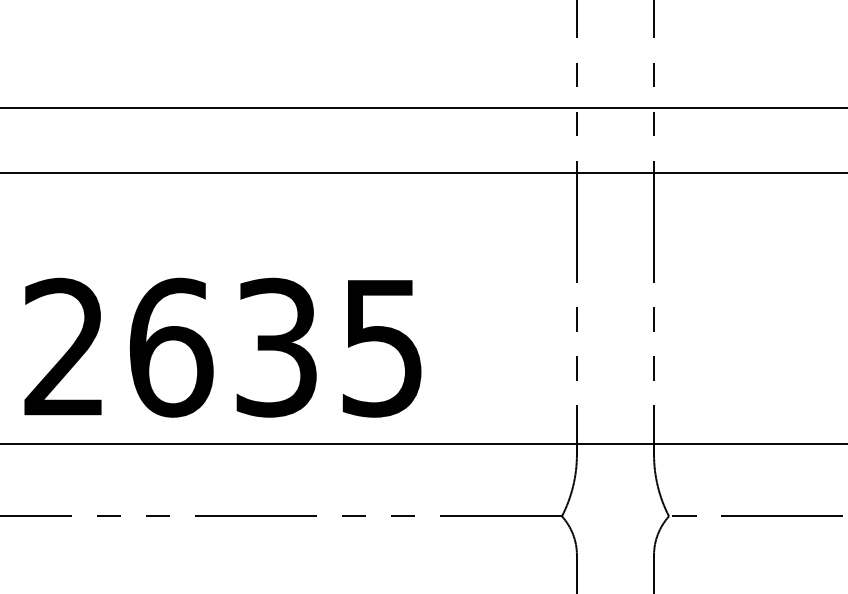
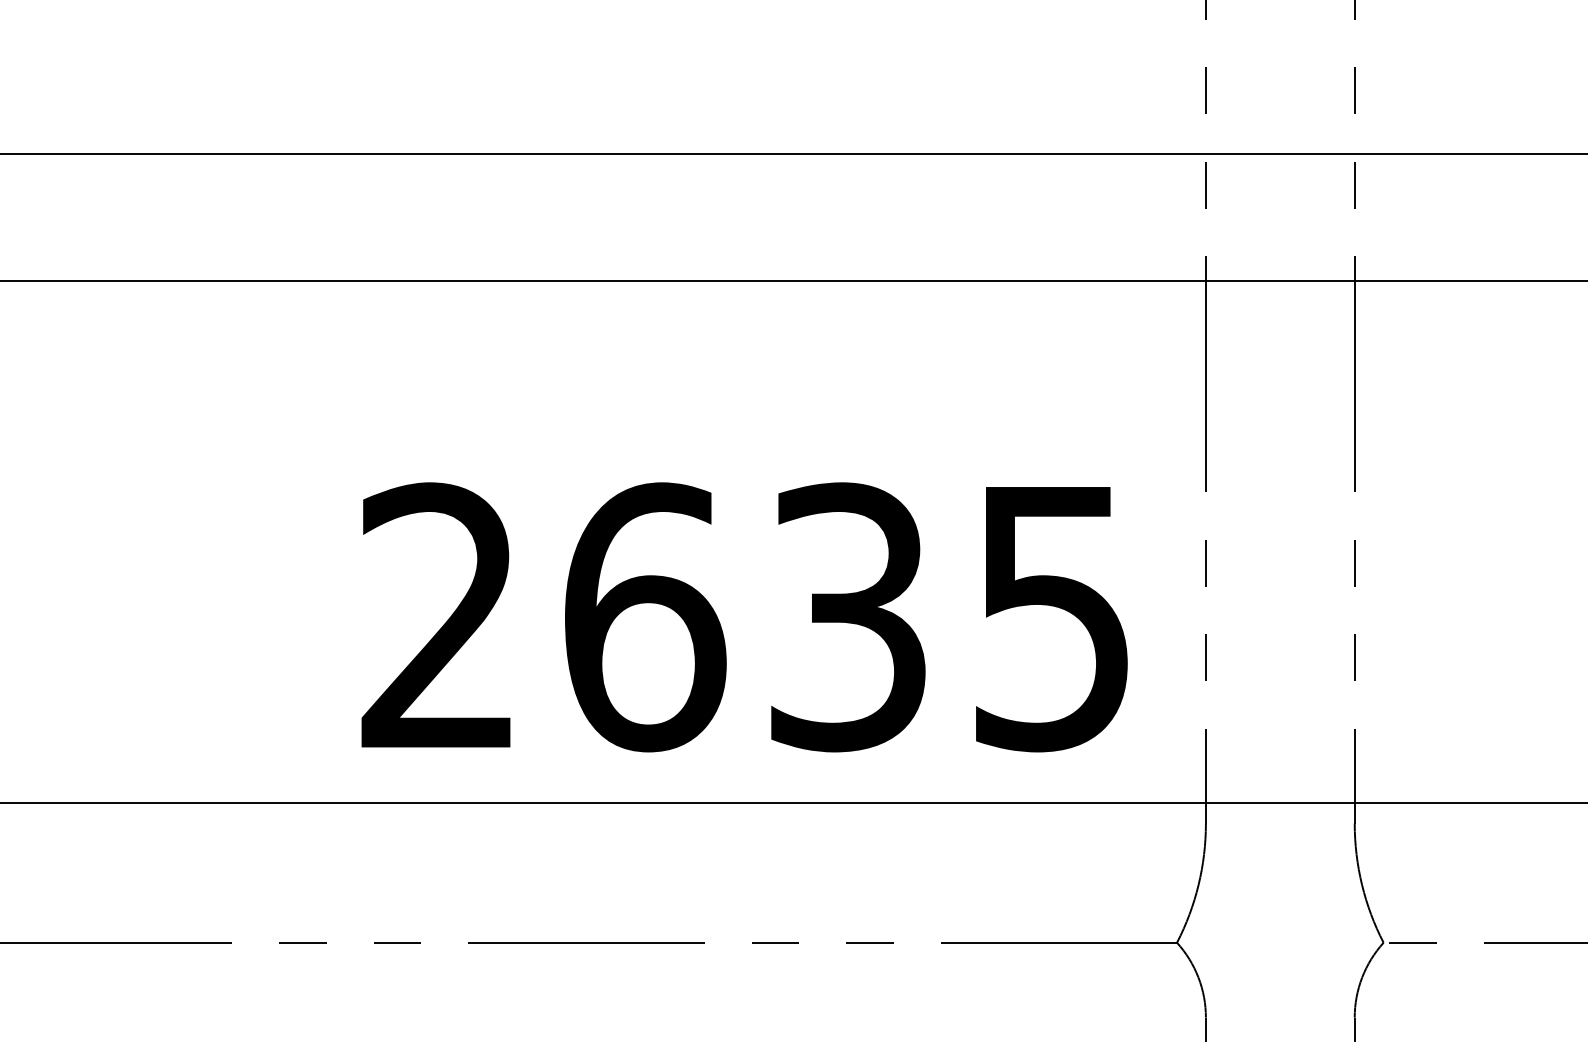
text: (222, 347) -> (743, 616), moved

